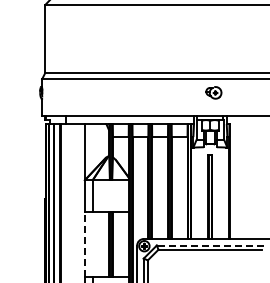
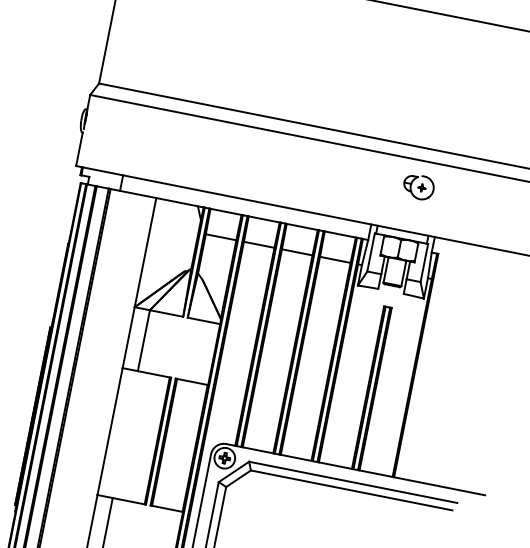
line: (84, 244) -> (109, 431), dashed -> solid
line: (210, 245) -> (353, 482), dashed -> solid

